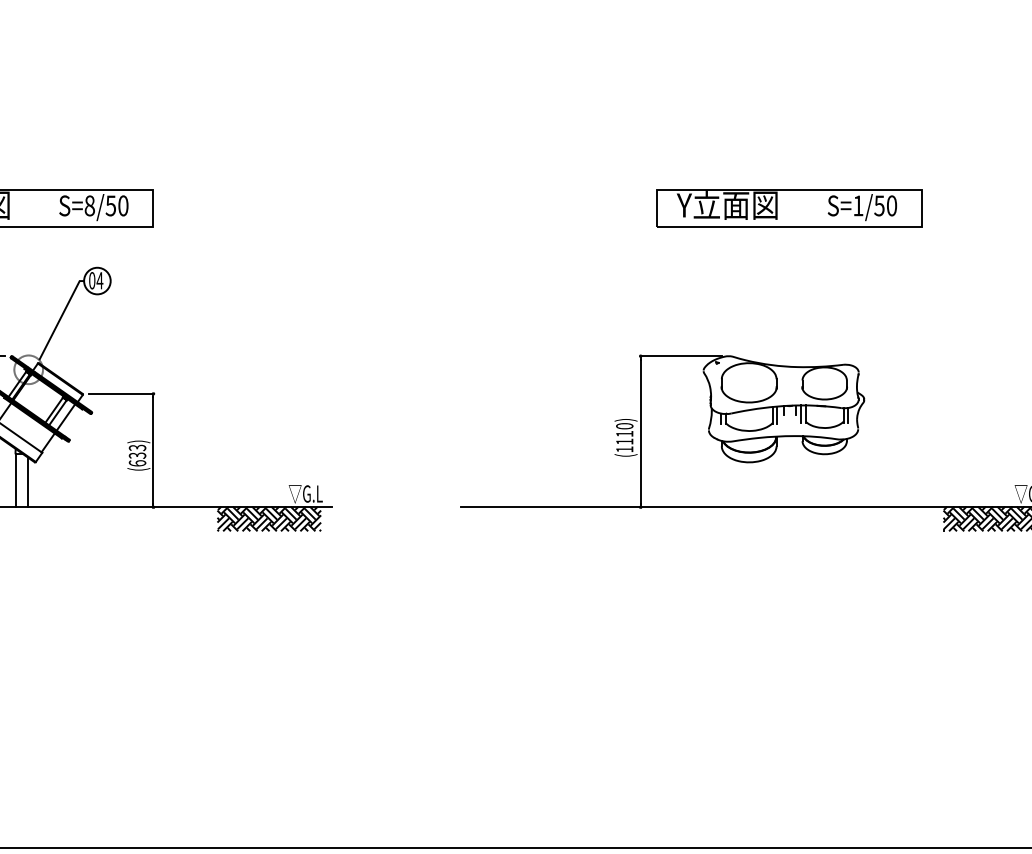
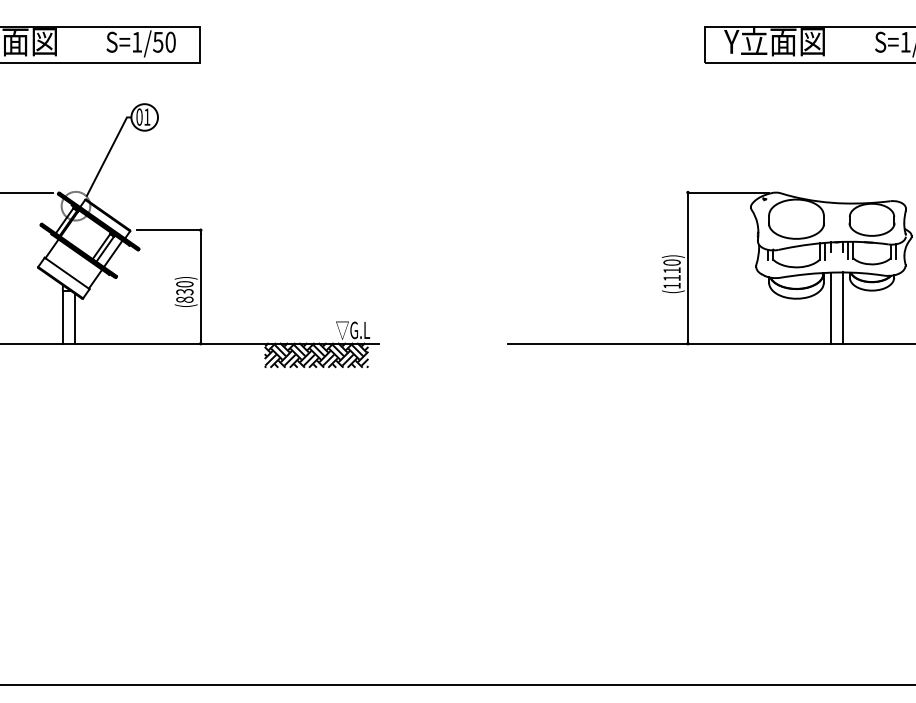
text: (89, 205) -> (136, 41), S=8/50 -> S=1/50
text: (99, 280) -> (146, 116), 04 -> 01
text: (137, 455) -> (184, 291), (633) -> (830)
line: (783, 471) -> (830, 307), added
line: (795, 471) -> (842, 307), added

